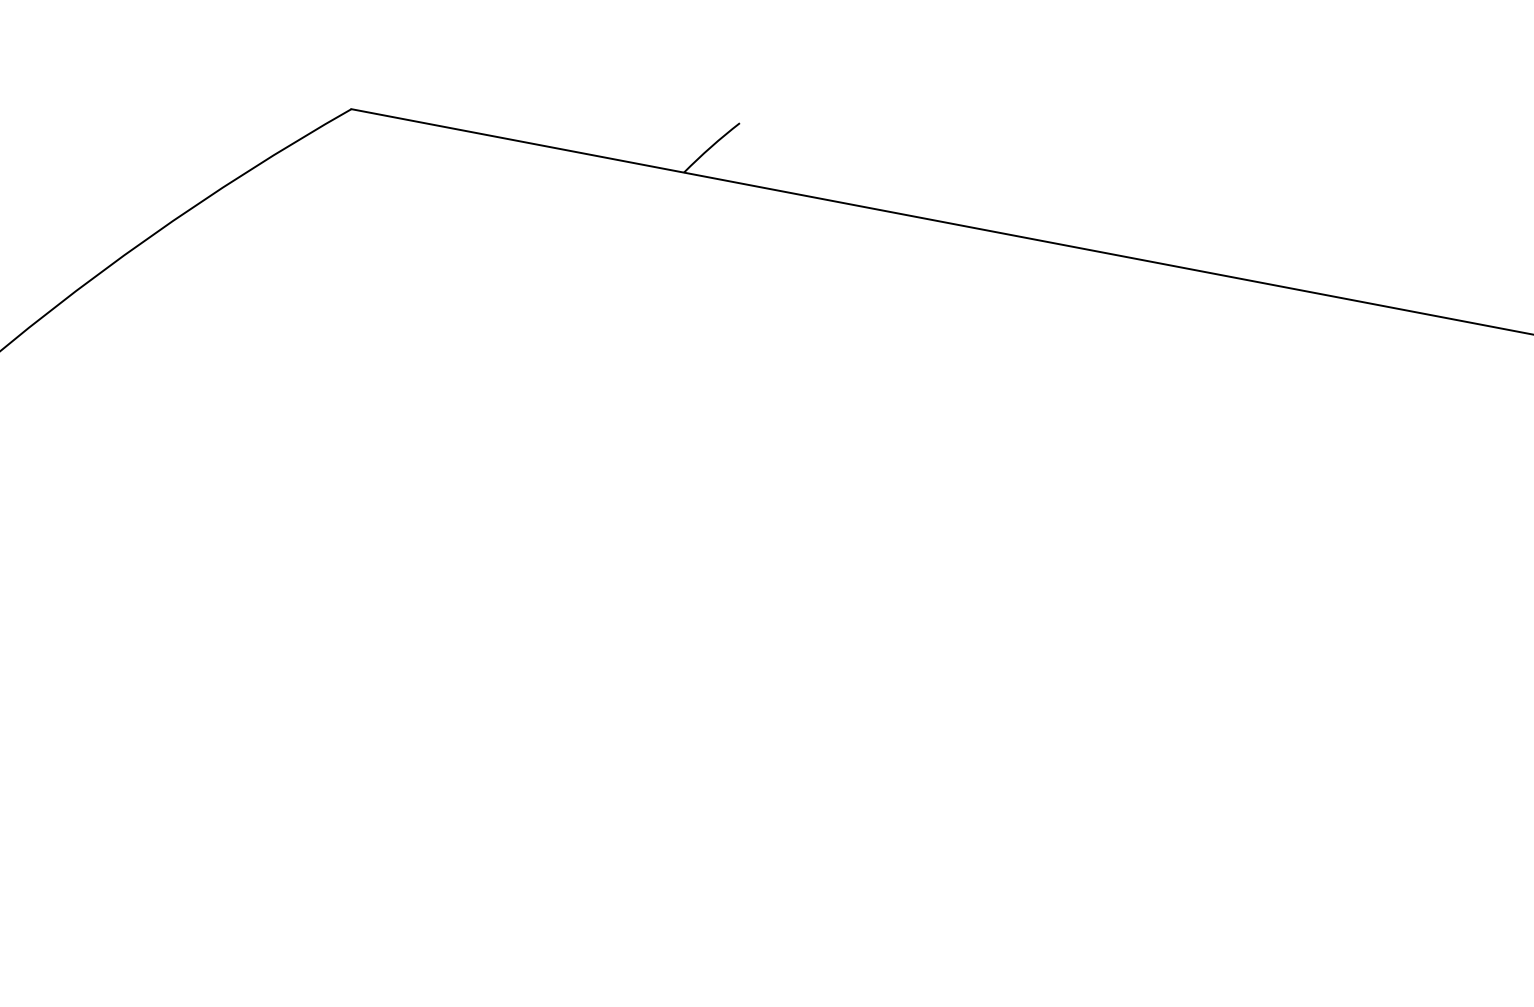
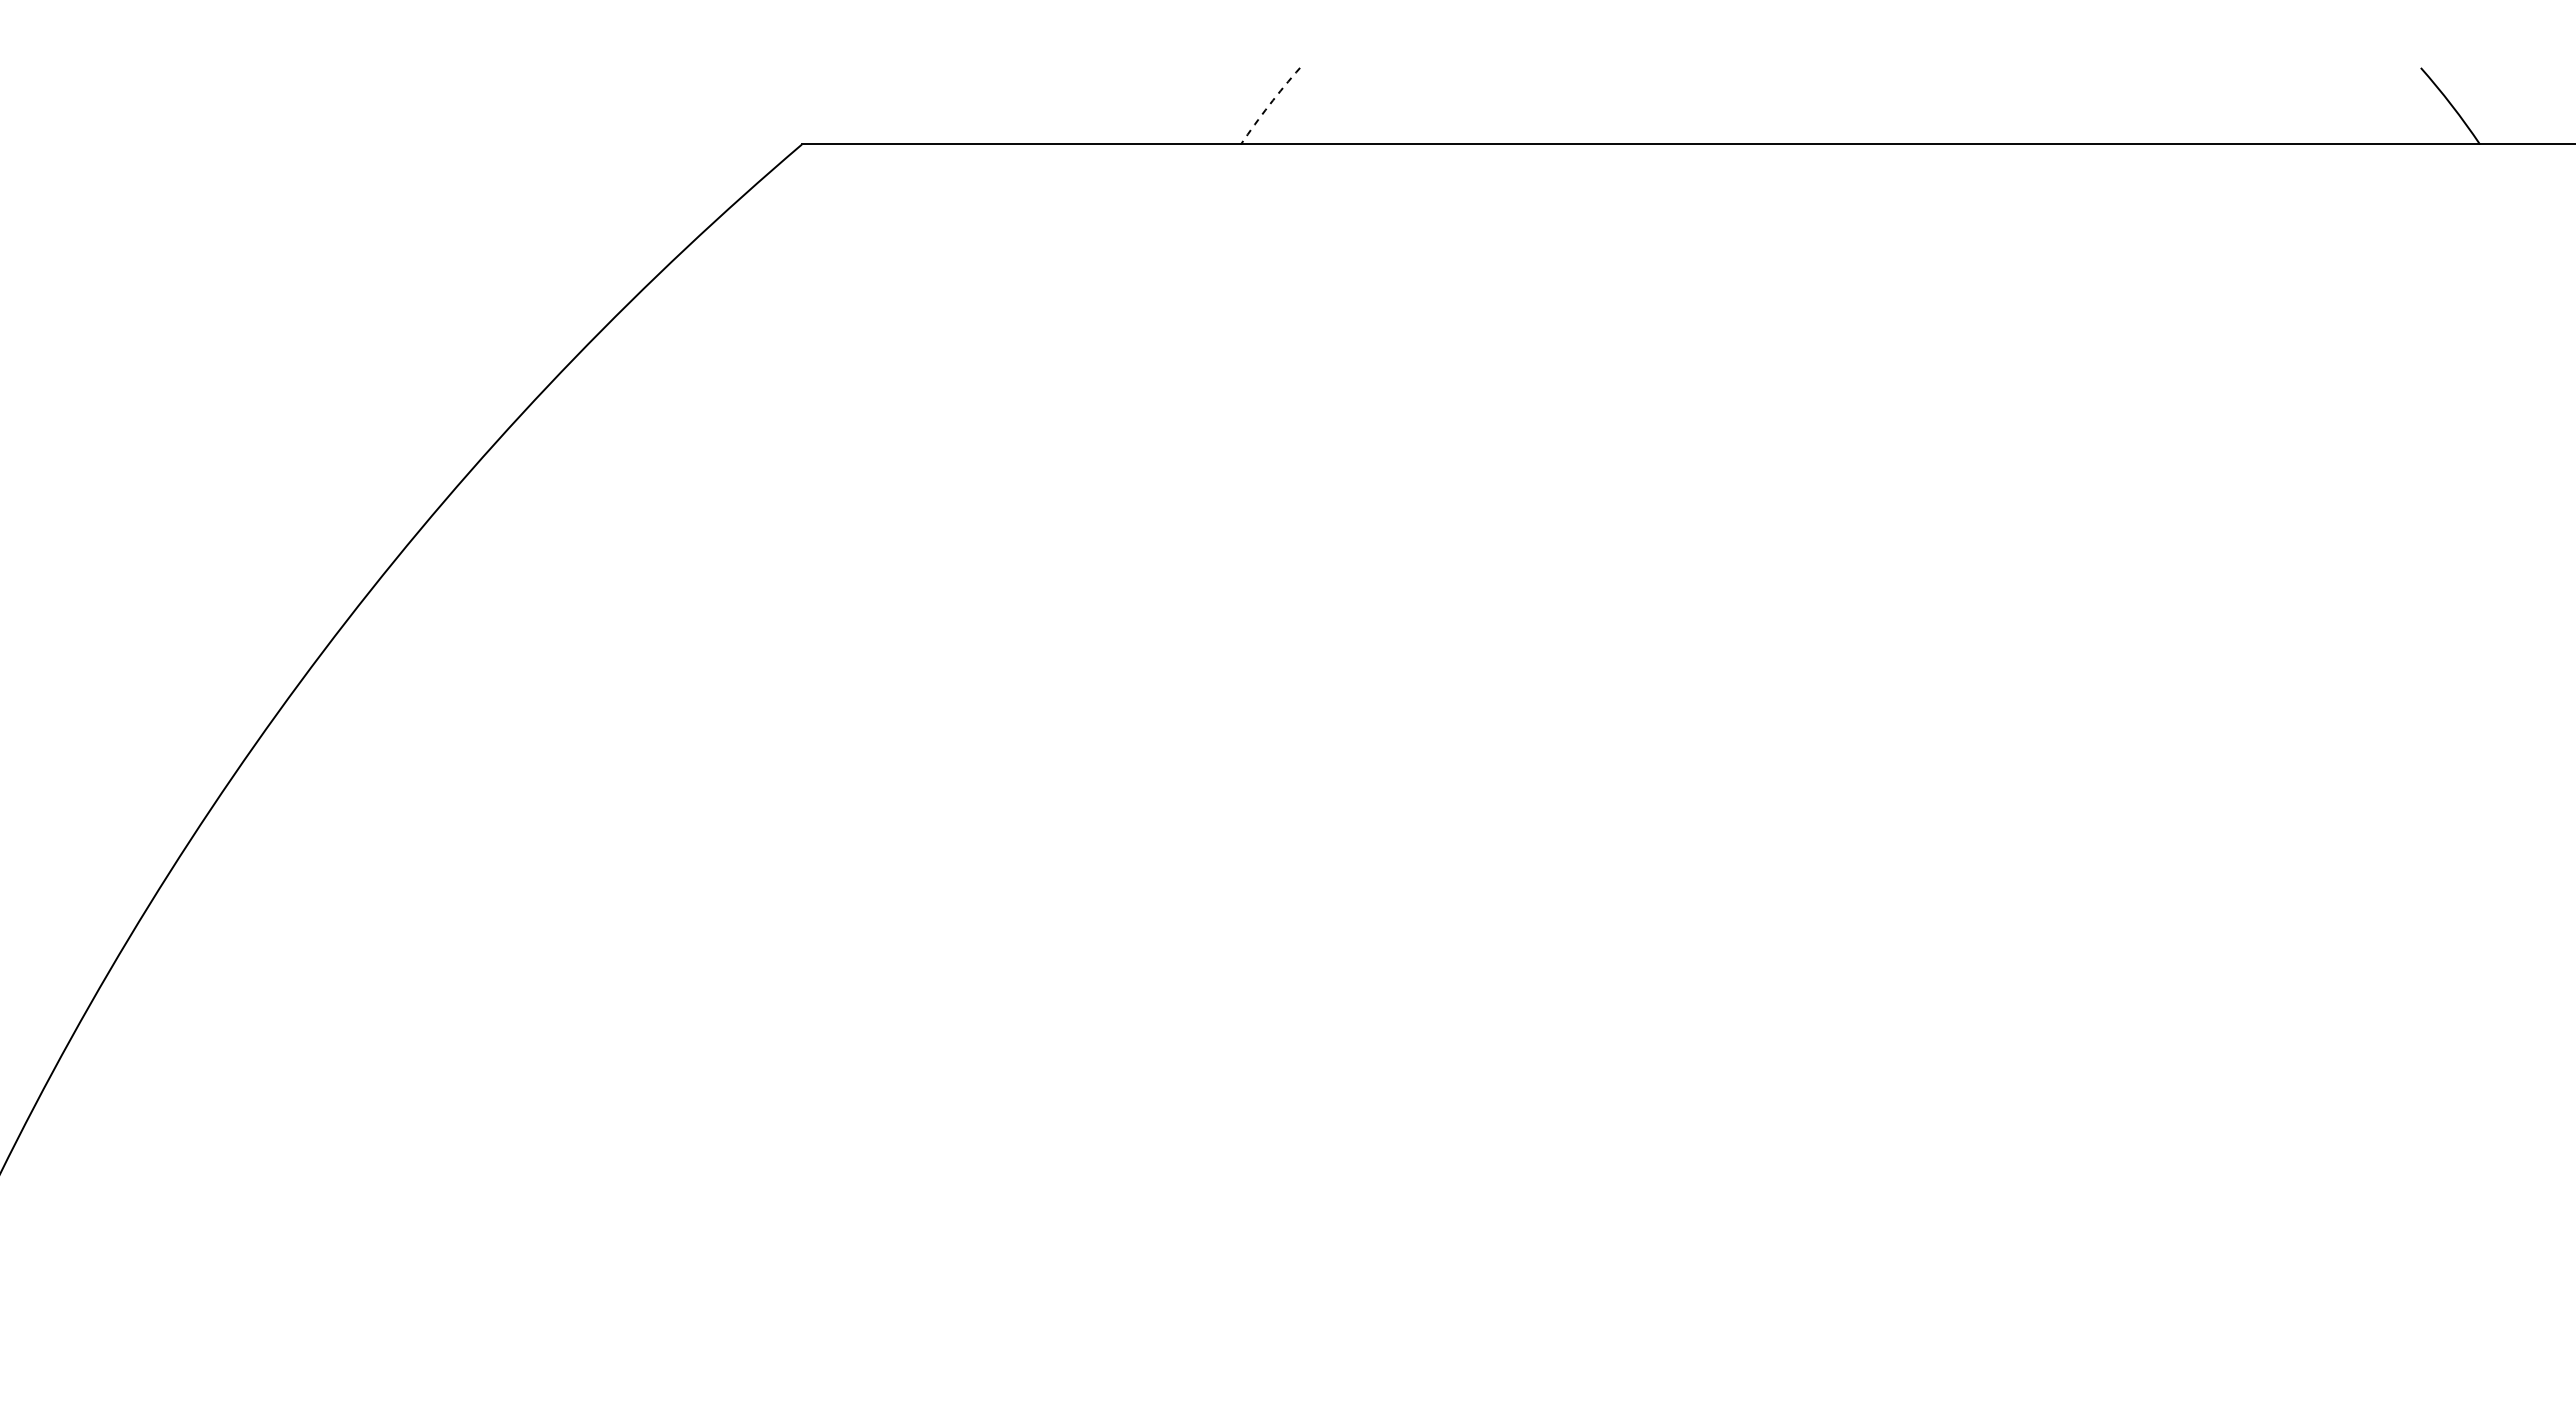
arc: (711, 147) -> (1269, 105), solid -> dashed

